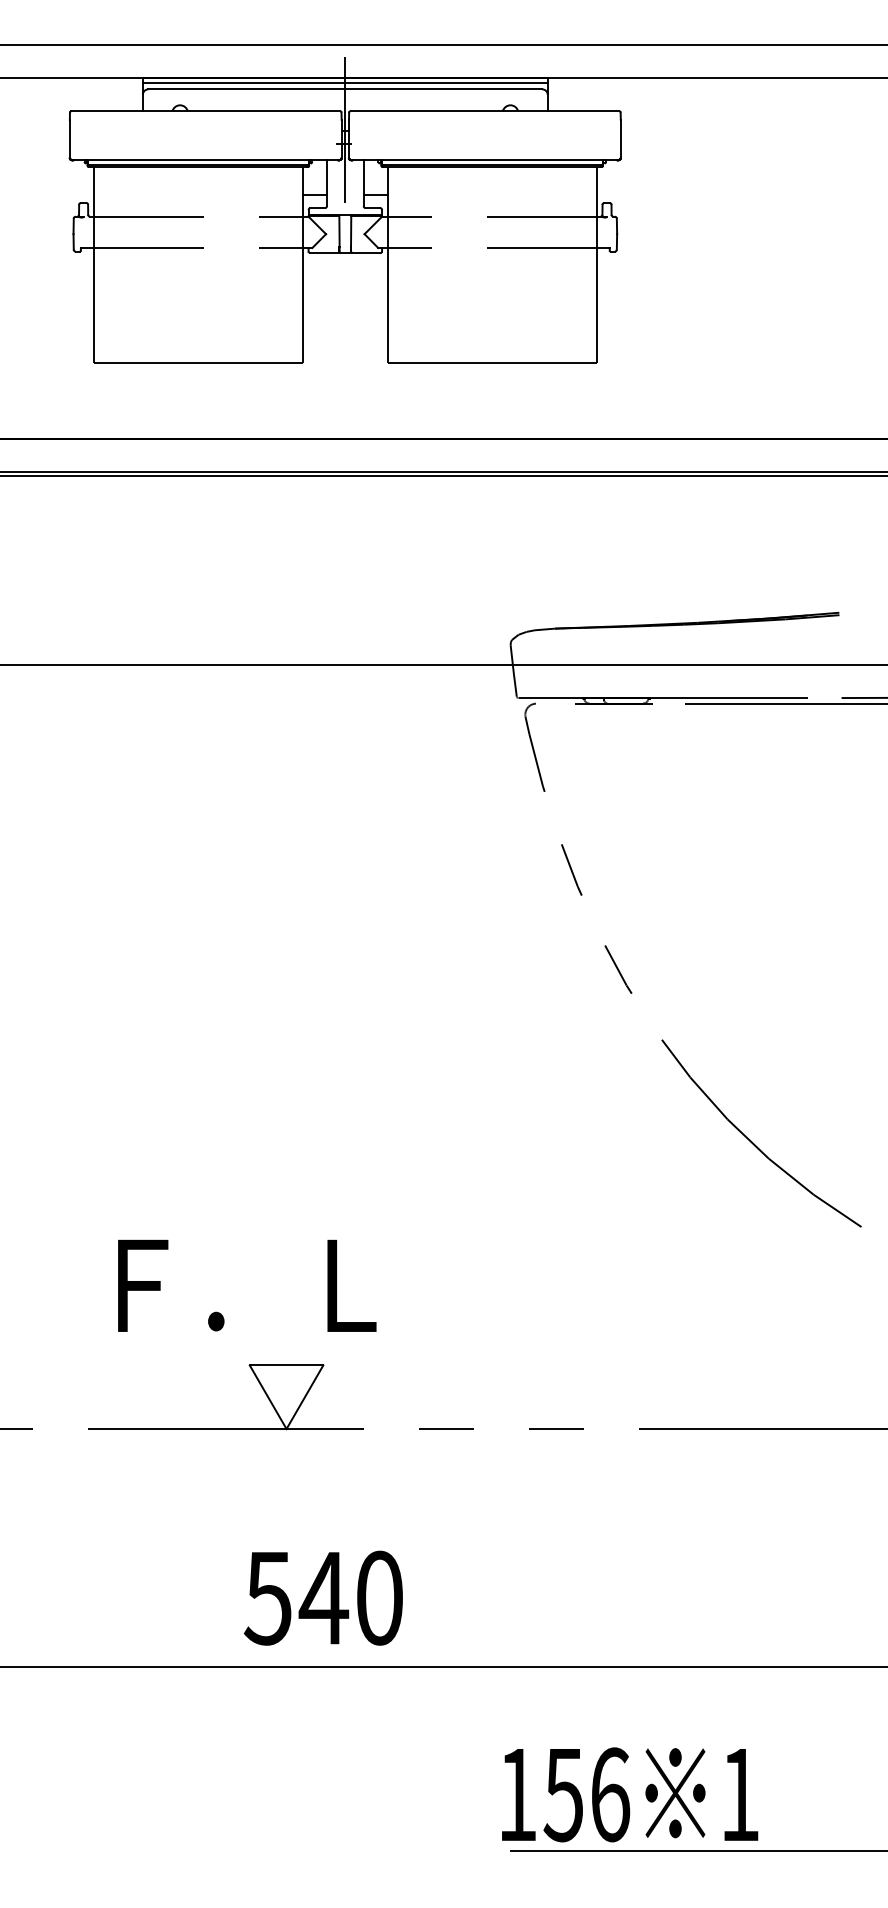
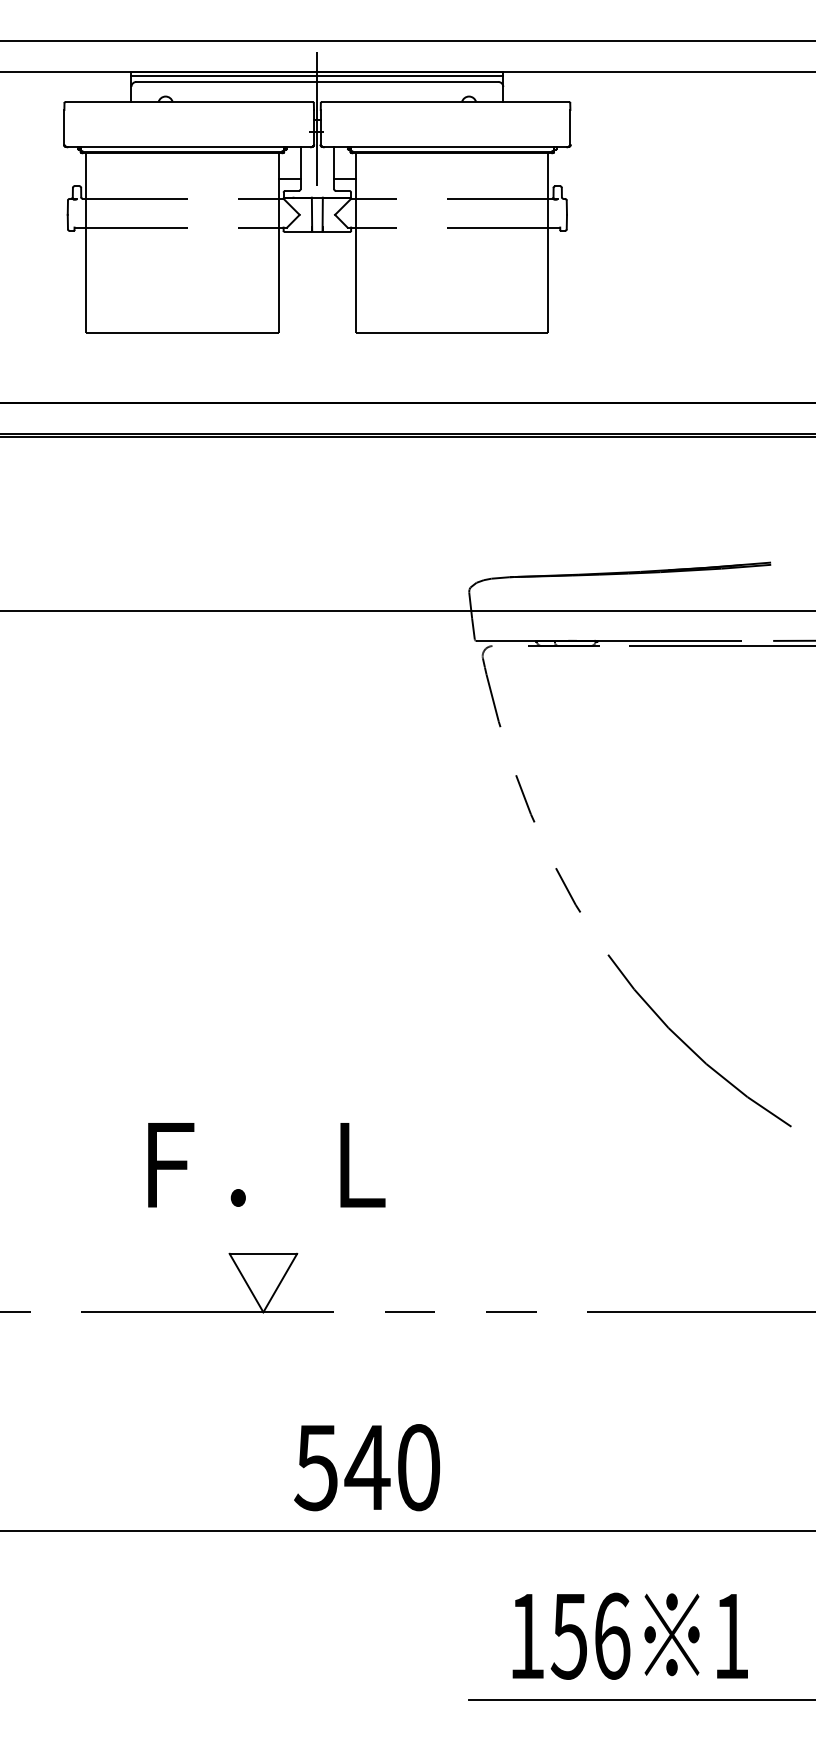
text: (247, 1285) -> (267, 1164), moved
text: (323, 1597) -> (367, 1466), moved
text: (630, 1794) -> (630, 1635), moved

